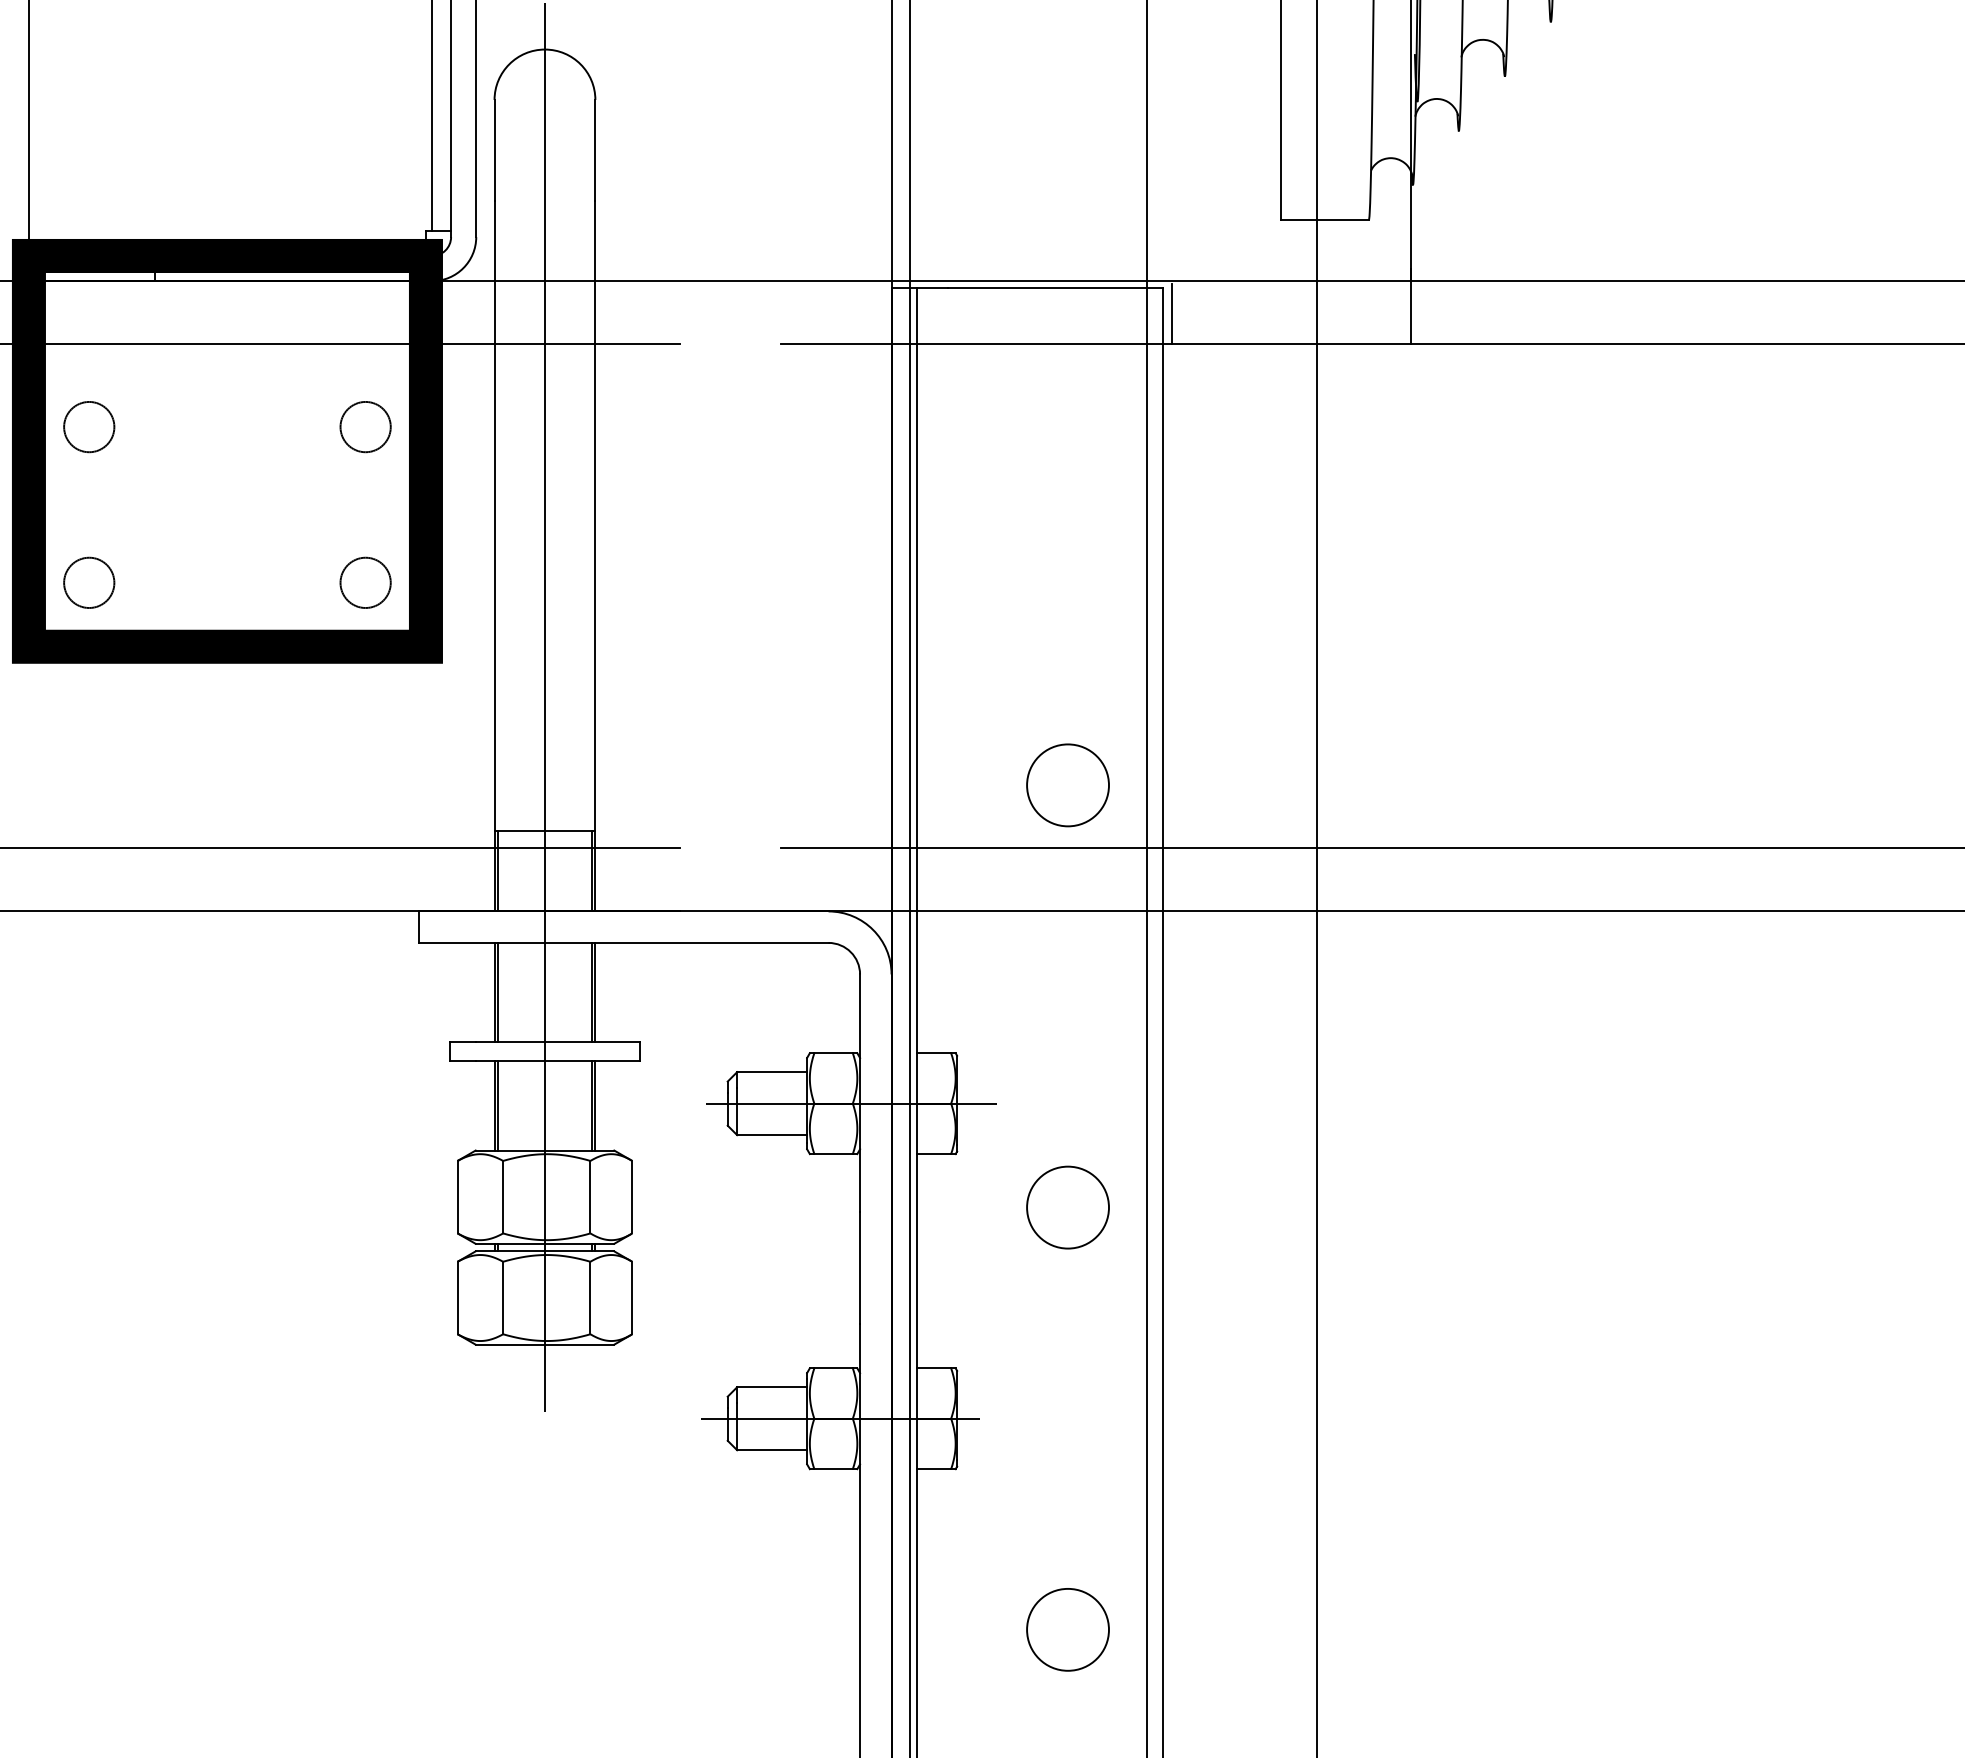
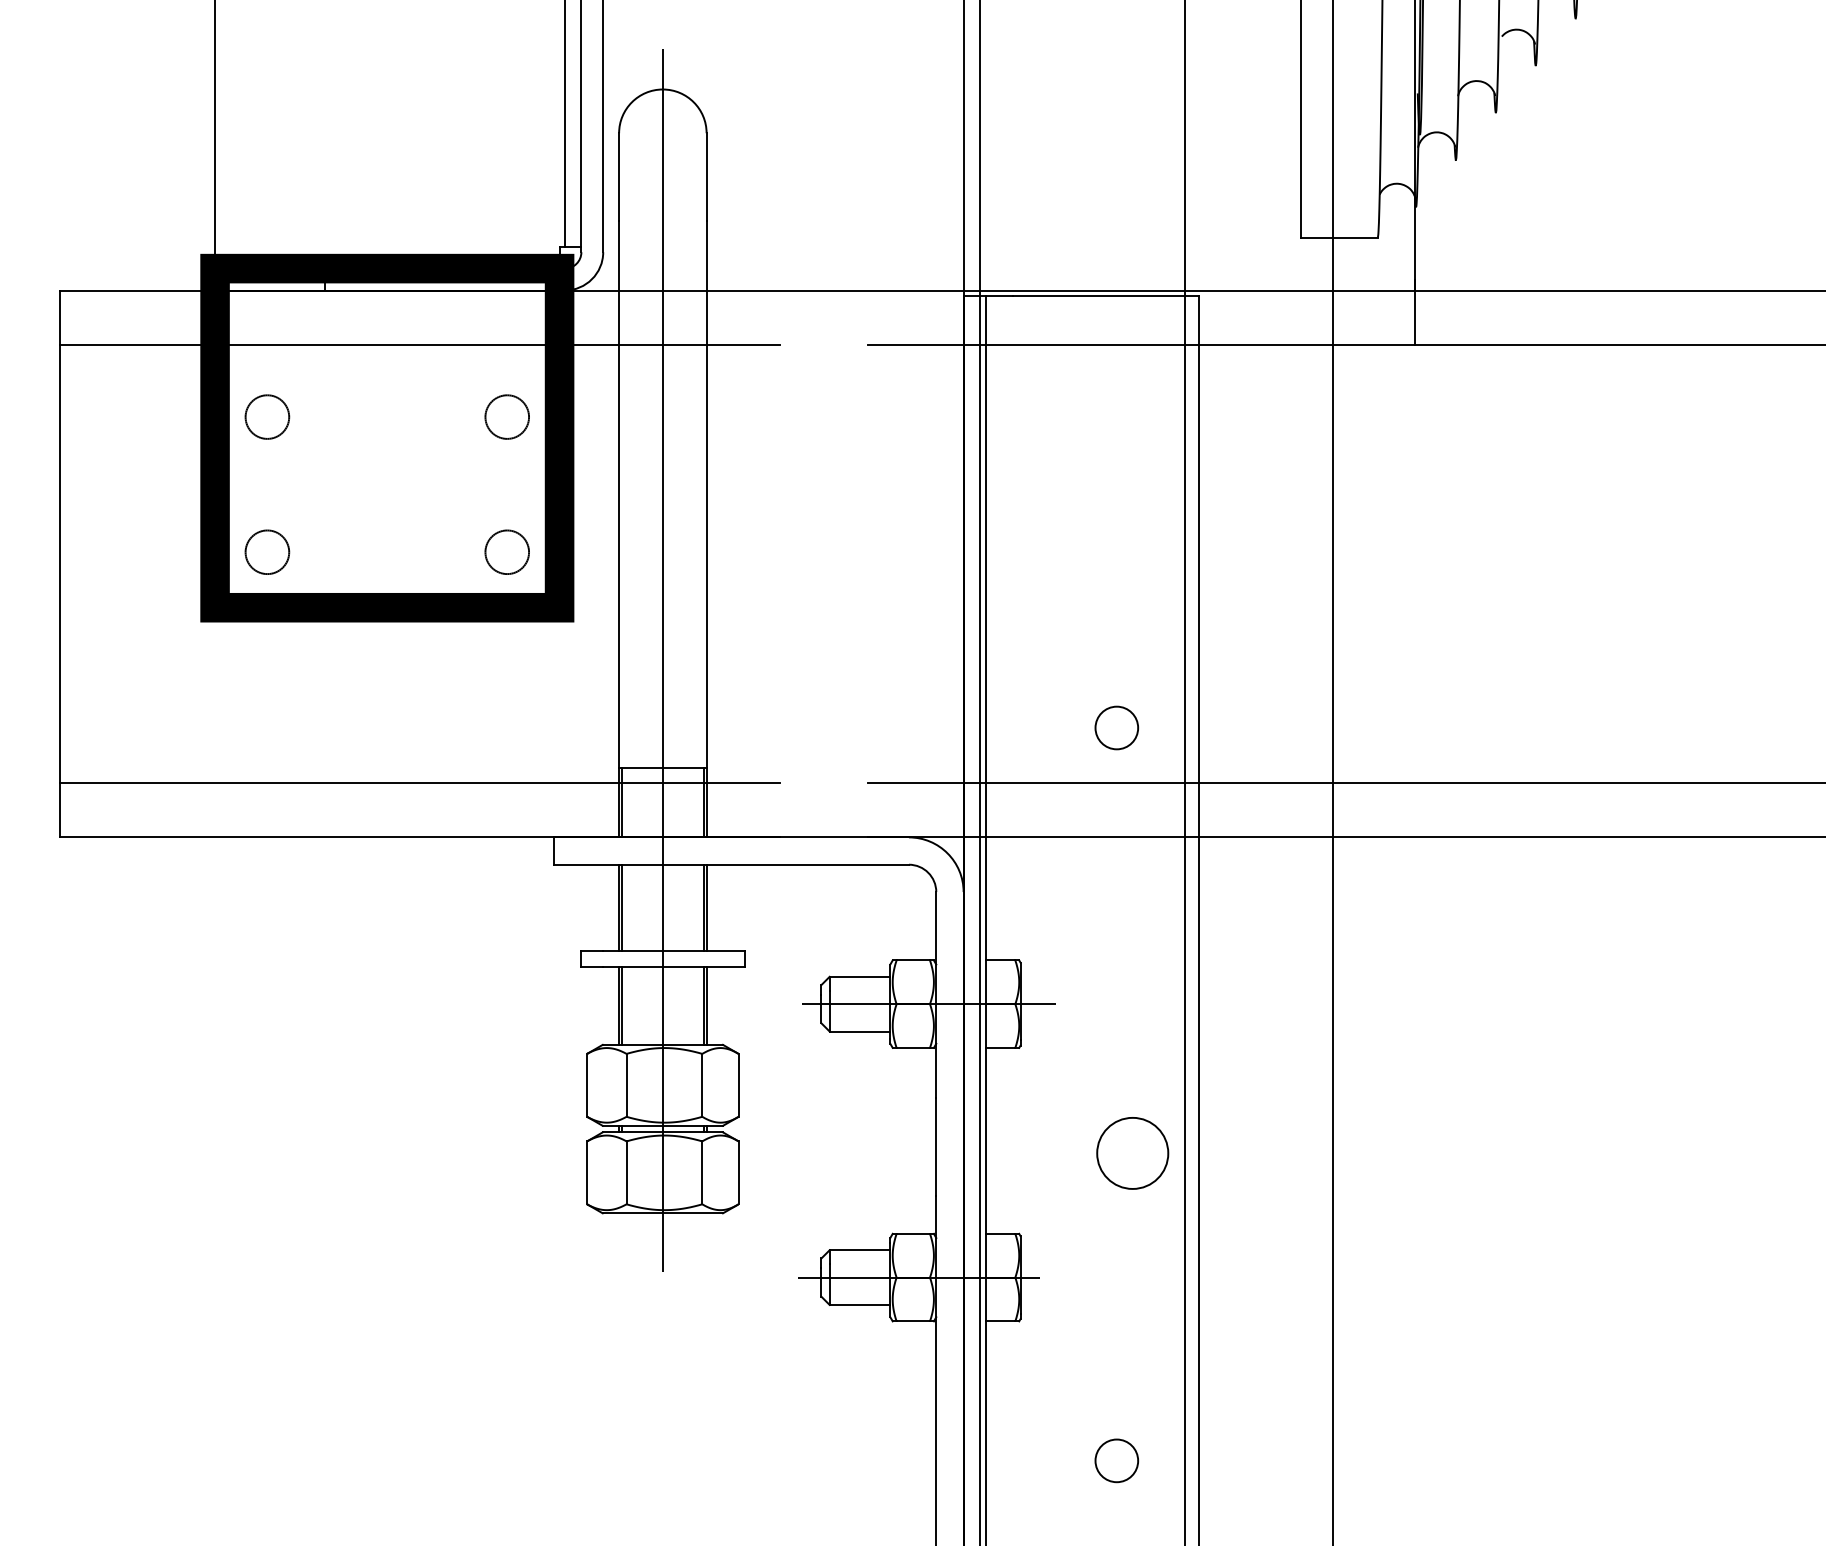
line: (1171, 313) -> (1206, 318), removed
circle: (1067, 784) -> (1116, 727), size x0.6
circle: (1067, 1207) -> (1132, 1153), moved
circle: (1067, 1629) -> (1116, 1460), size x0.6

